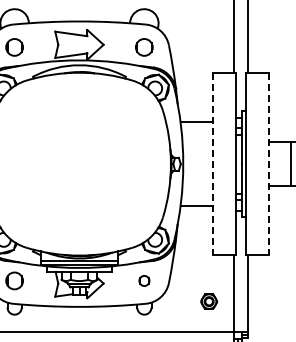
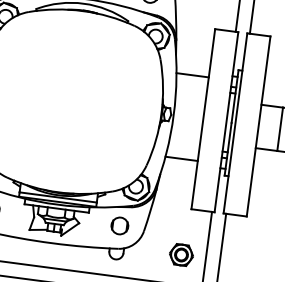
line: (213, 164) -> (203, 119), dashed -> solid
line: (268, 164) -> (258, 126), dashed -> solid
part: (144, 280) -> (120, 225), size x1.67
part: (208, 301) -> (180, 254), size x1.43

